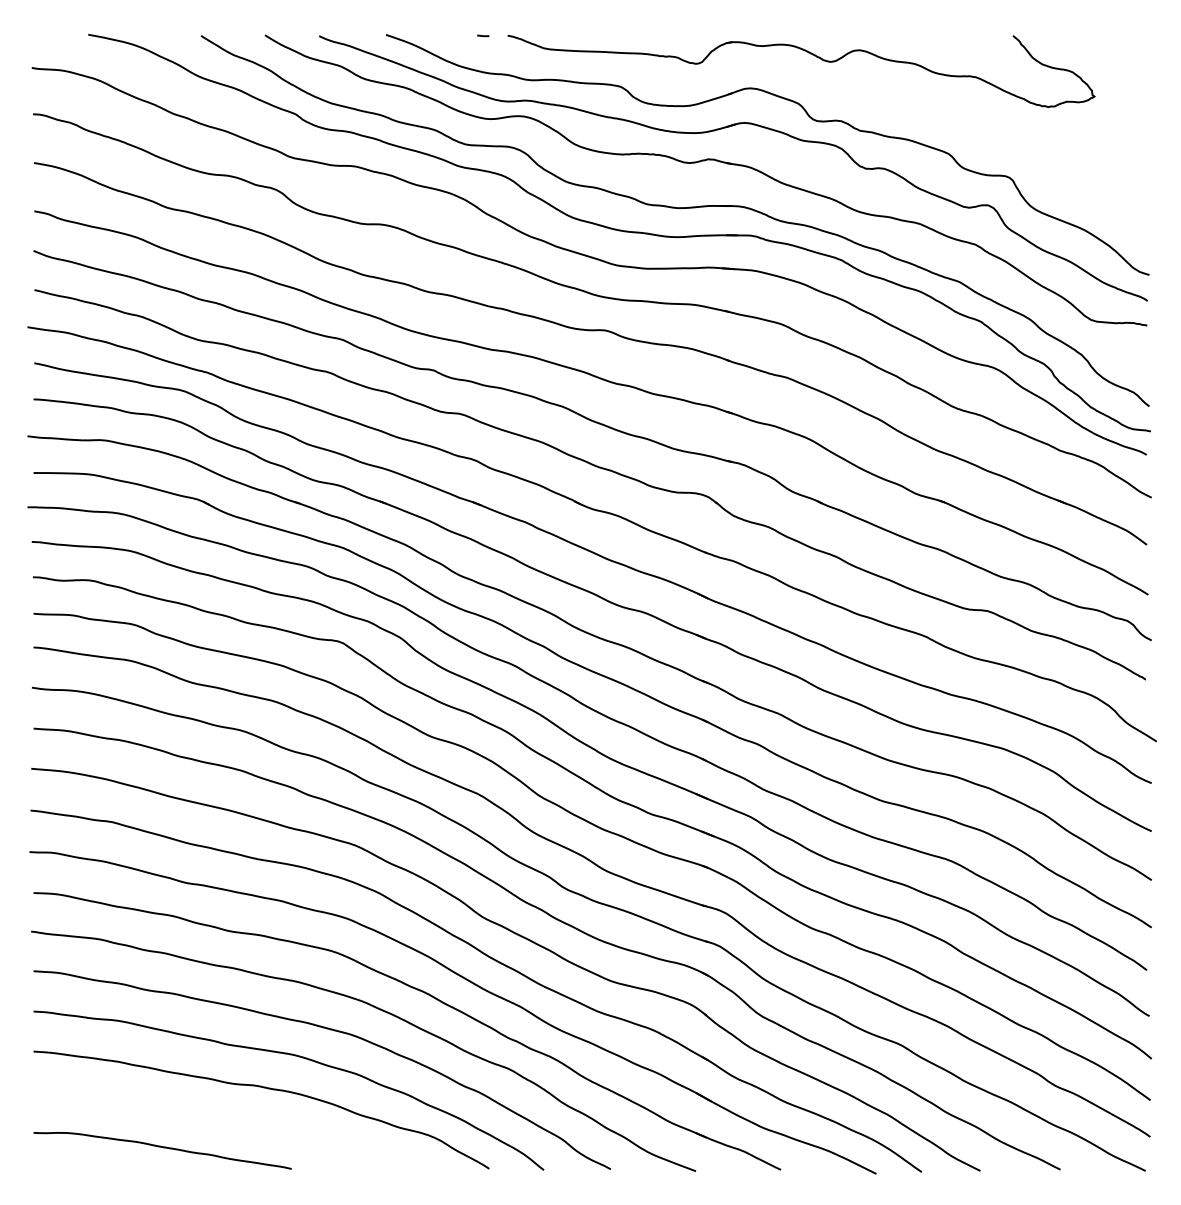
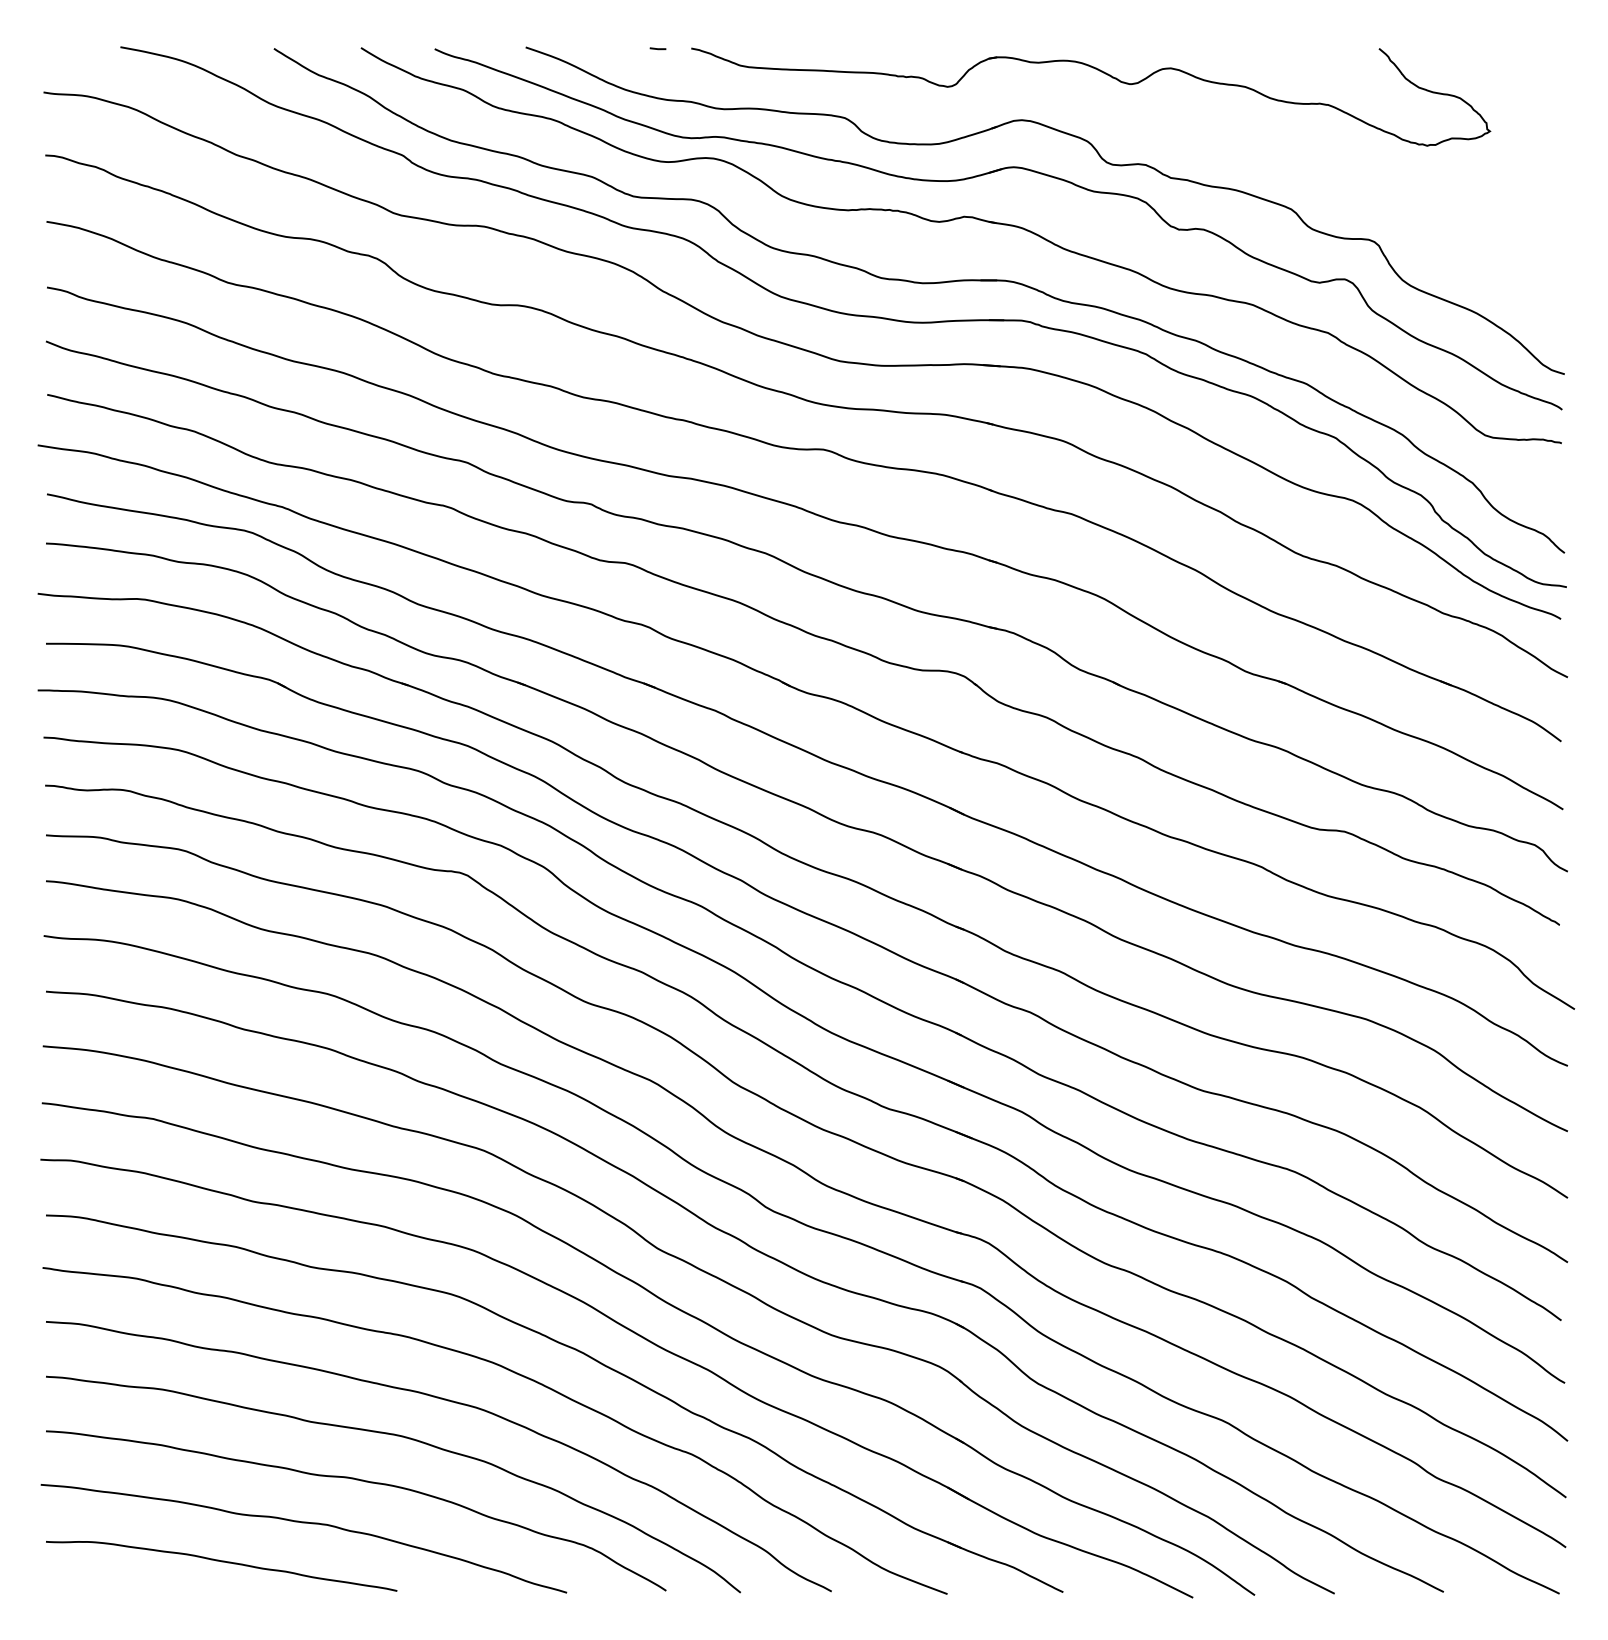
curve: (222, 1119) -> (303, 1523), added

